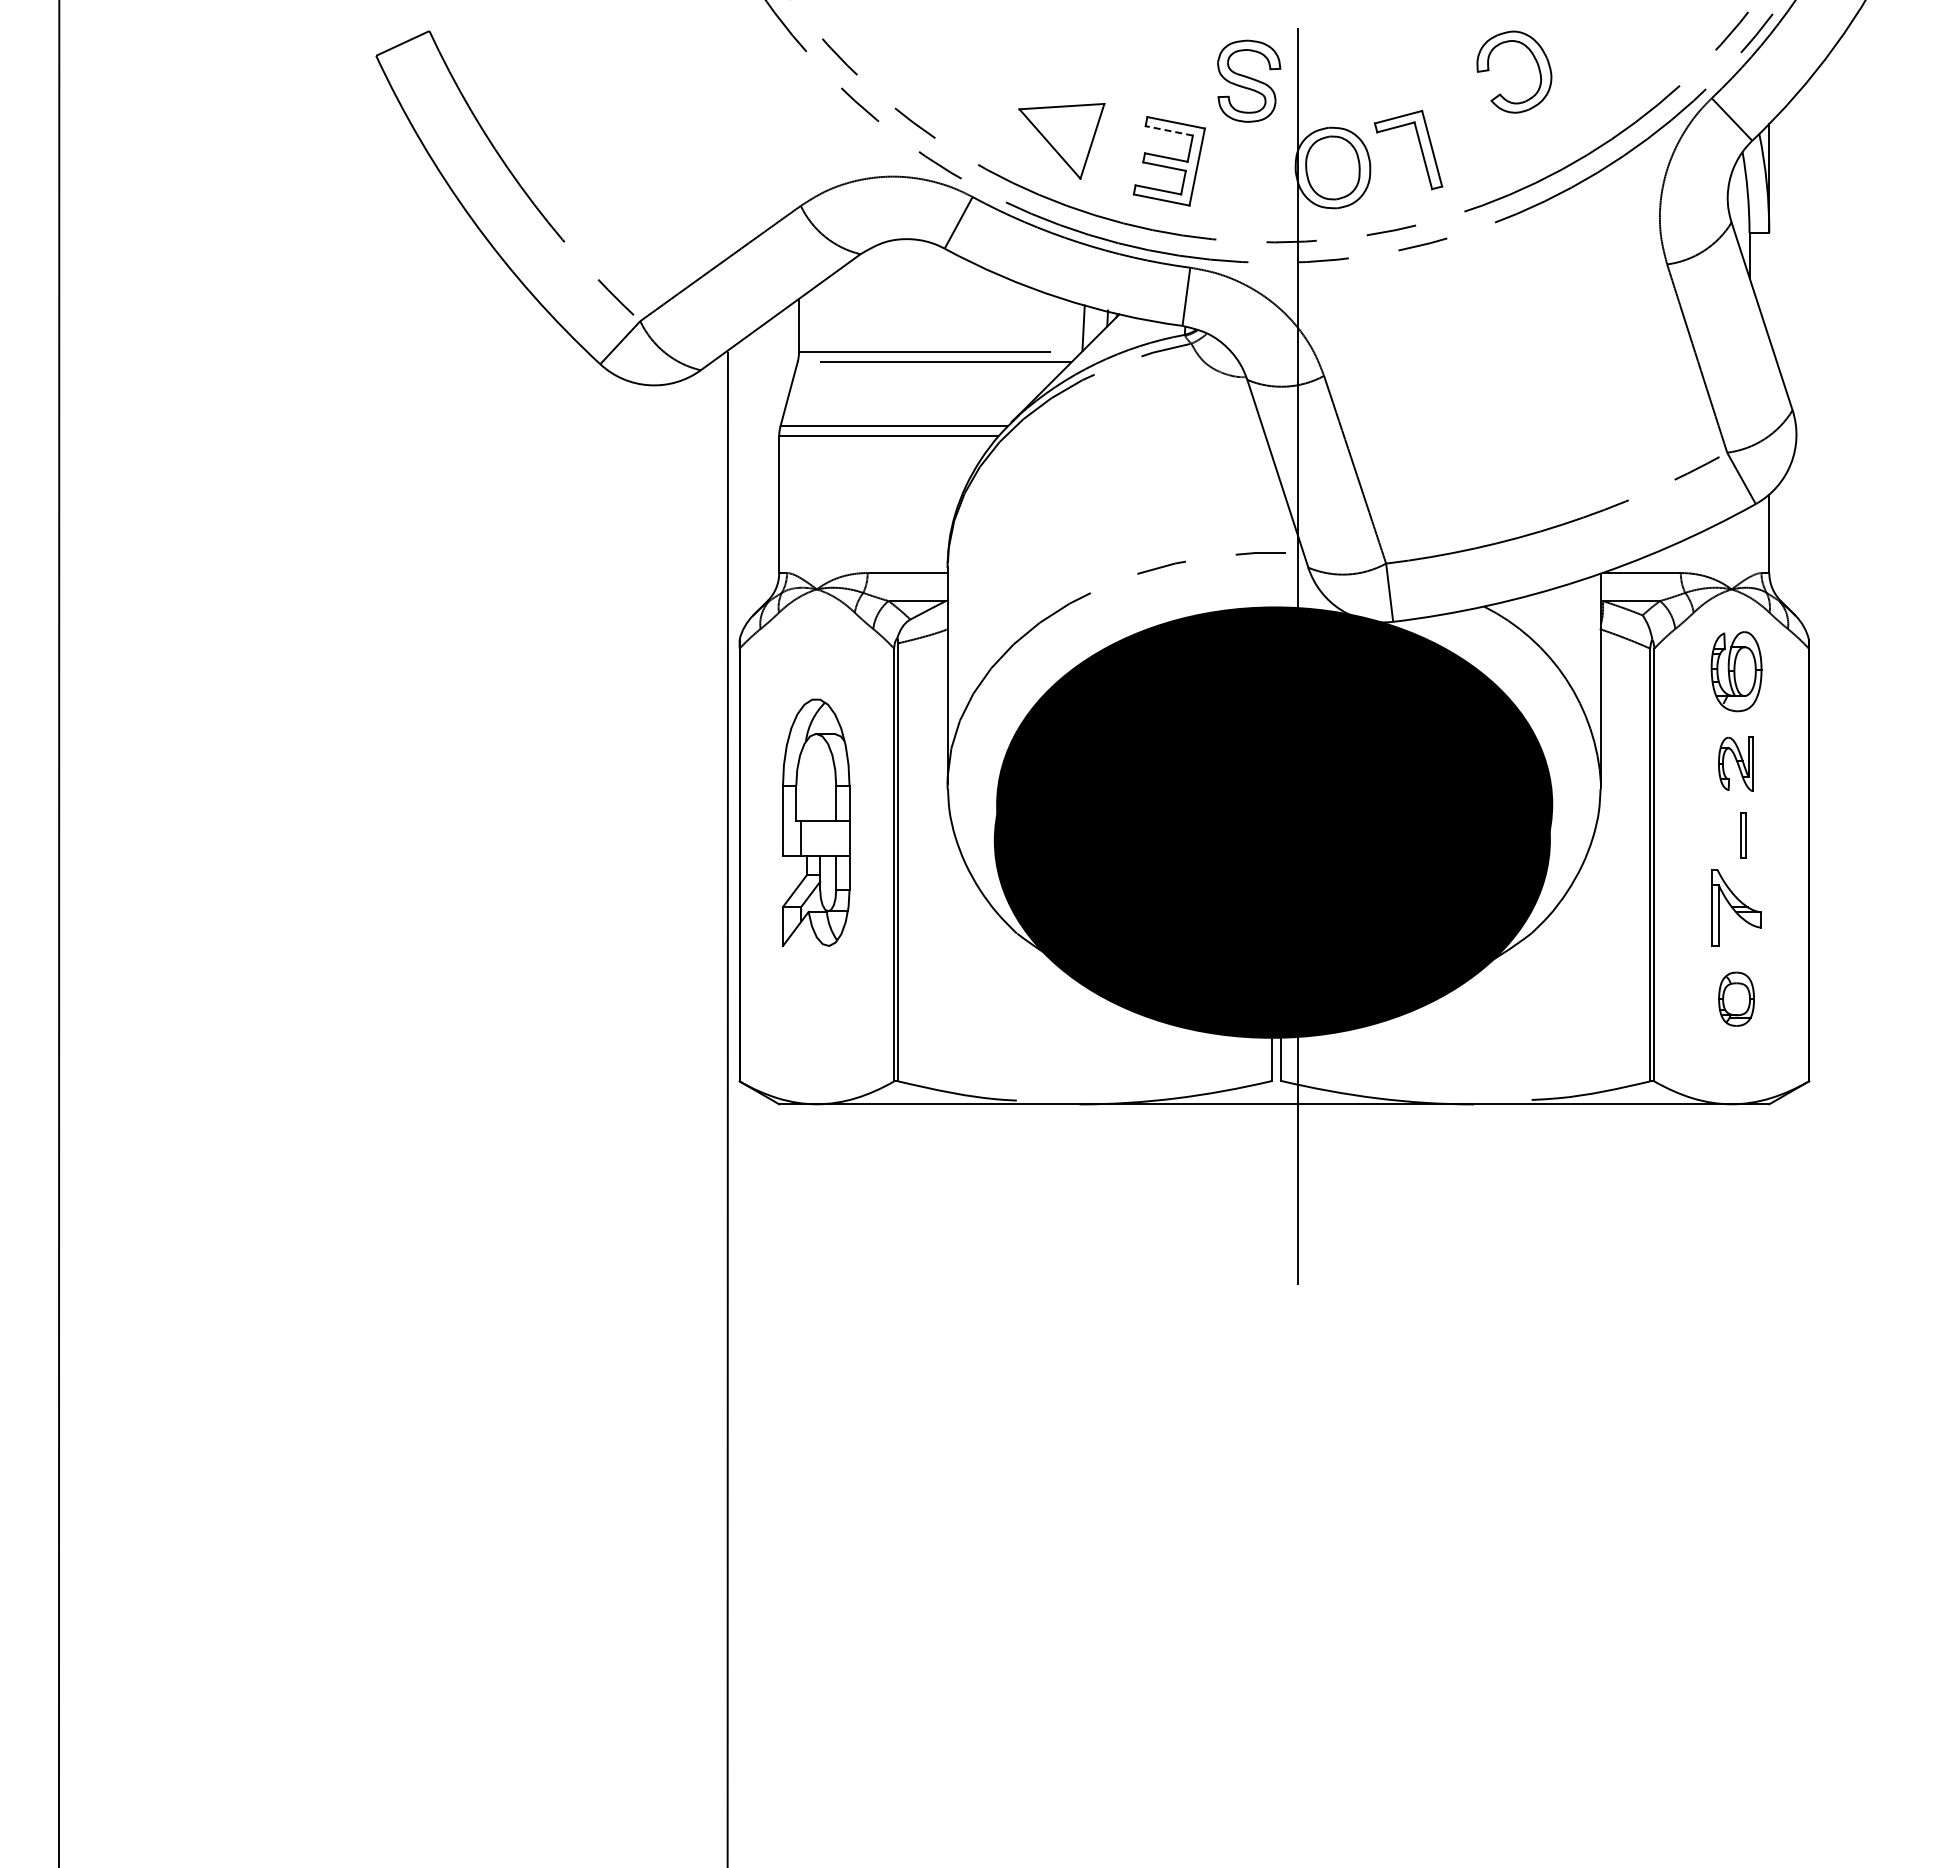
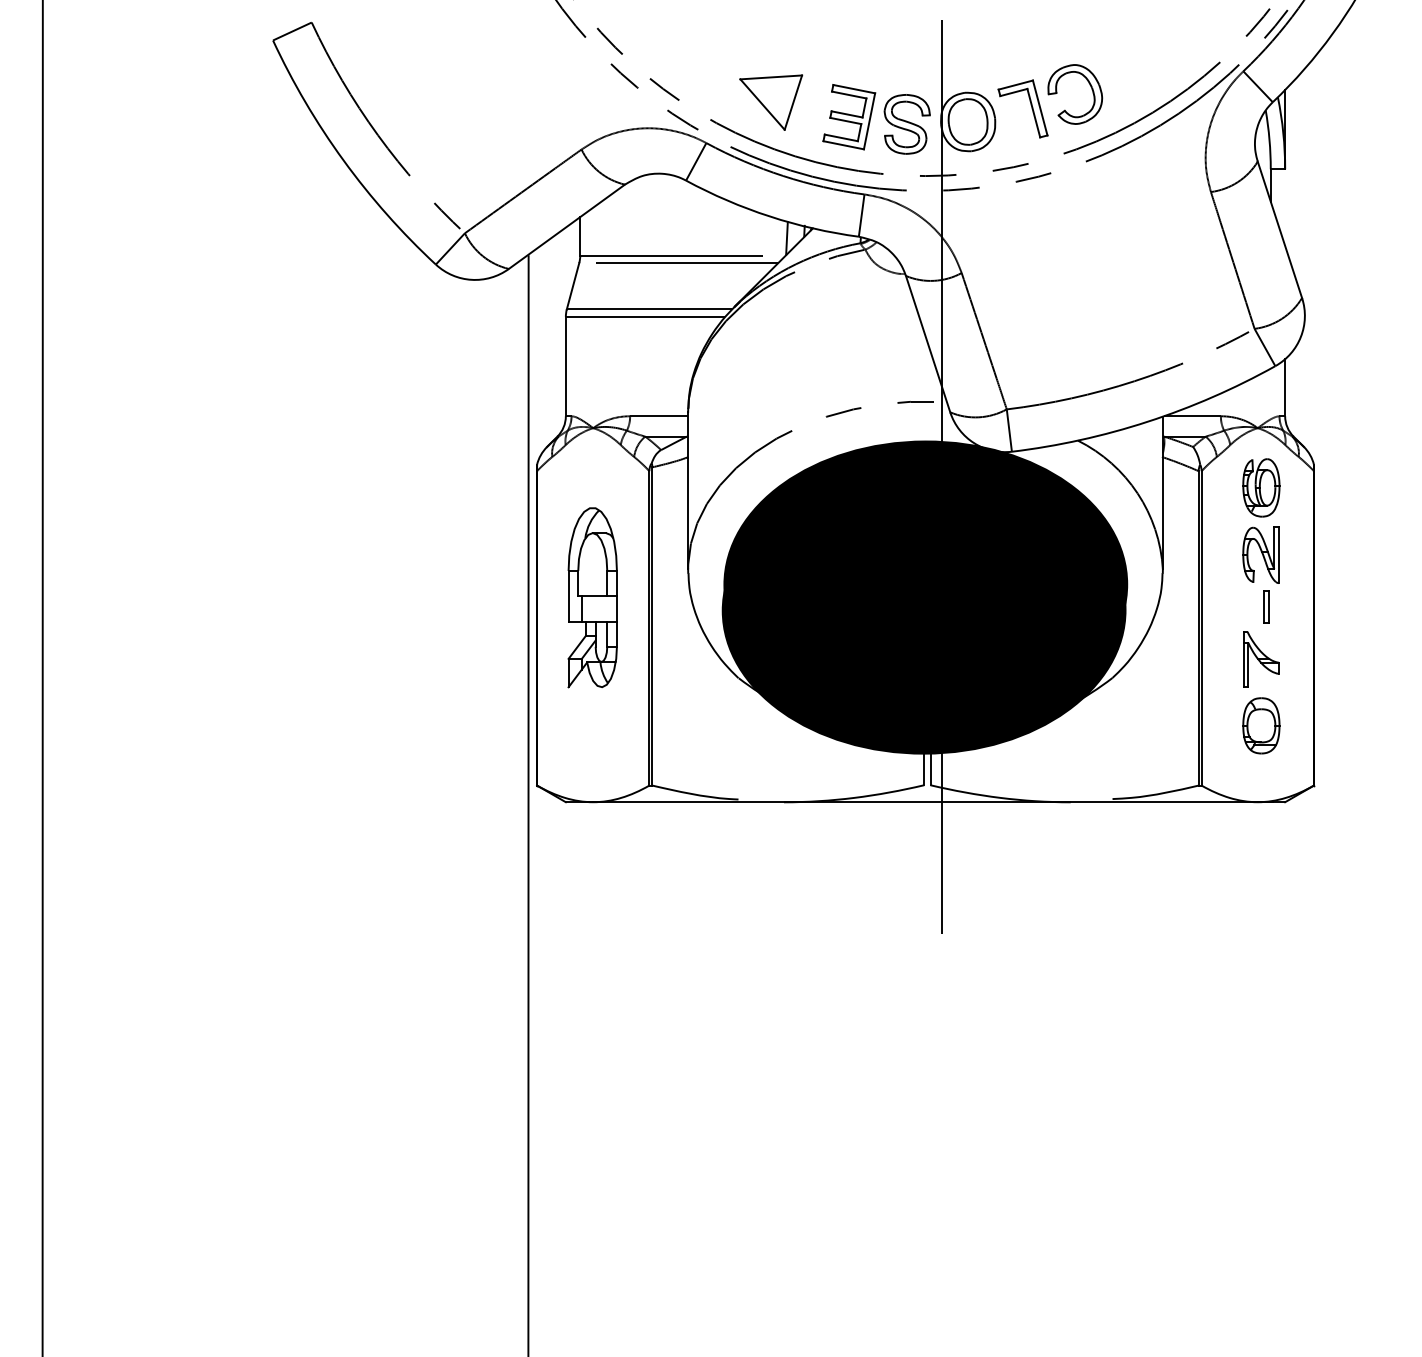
part: (1535, 61) -> (1090, 86), moved
part: (1249, 80) -> (907, 123), moved
line: (1168, 130) -> (848, 94), dashed -> solid
part: (1735, 763) -> (1260, 554), size x1.43
part: (1736, 999) -> (1261, 726), size x1.43

